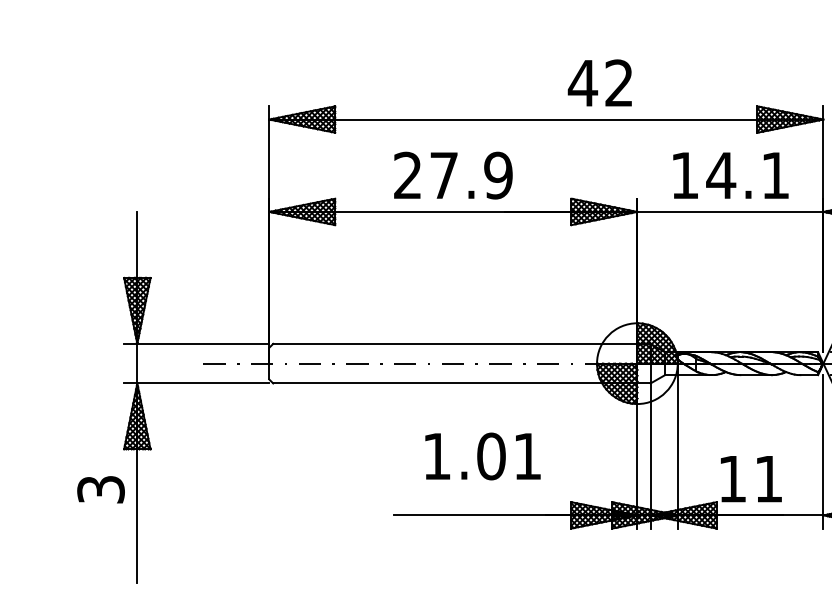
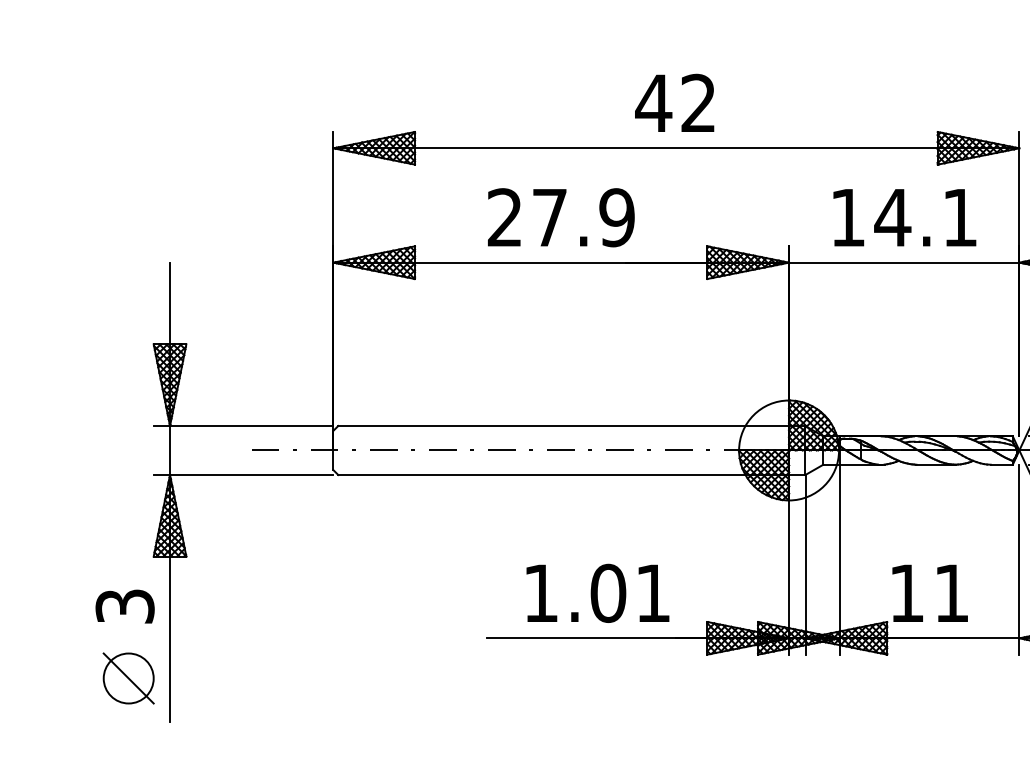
text: (599, 82) -> (674, 102), moved
text: (482, 455) -> (597, 592), moved
part: (103, 547) -> (128, 678), added

